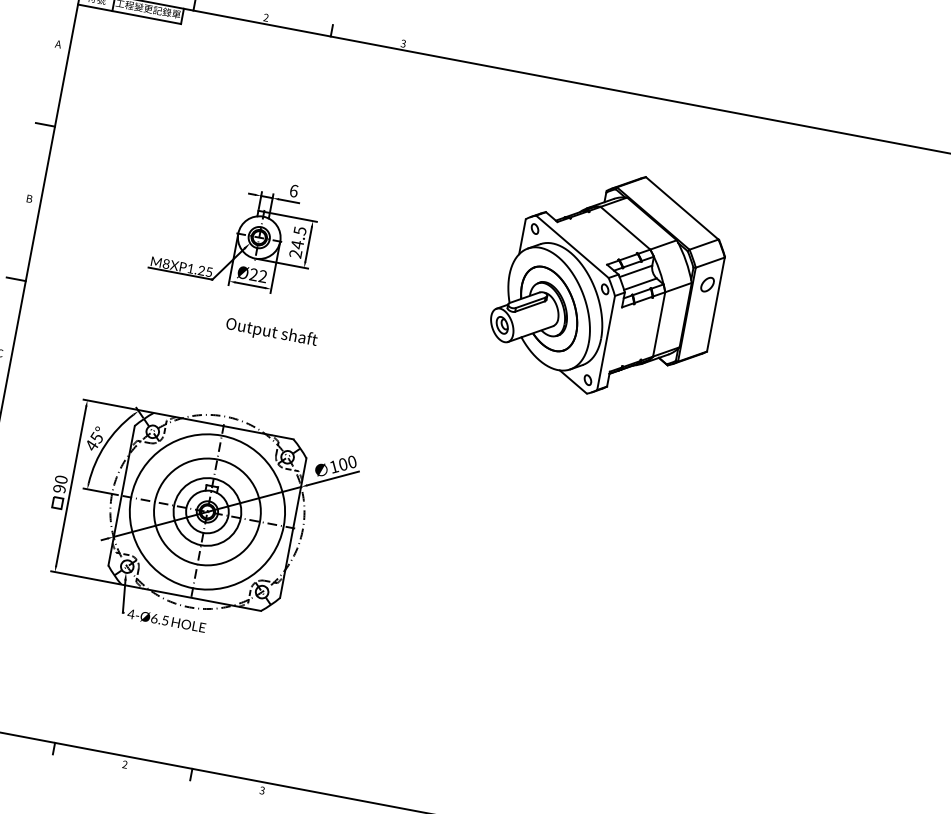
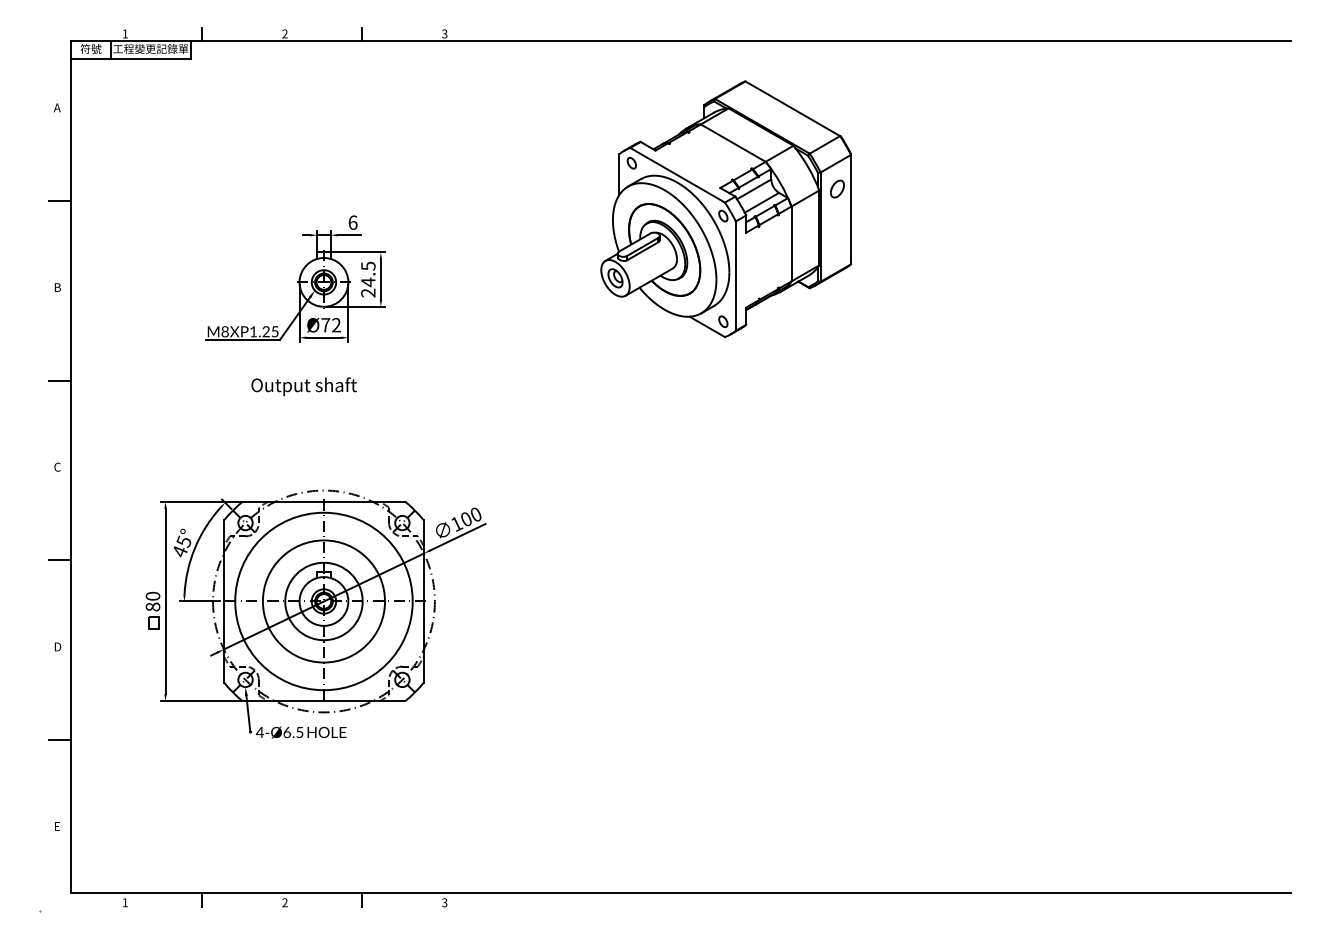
text: (253, 274) -> (325, 325), Ø22 -> Ø72
part: (608, 284) -> (726, 209), moved
text: (271, 332) -> (303, 386), moved
text: (59, 488) -> (152, 606), 90 -> 80

